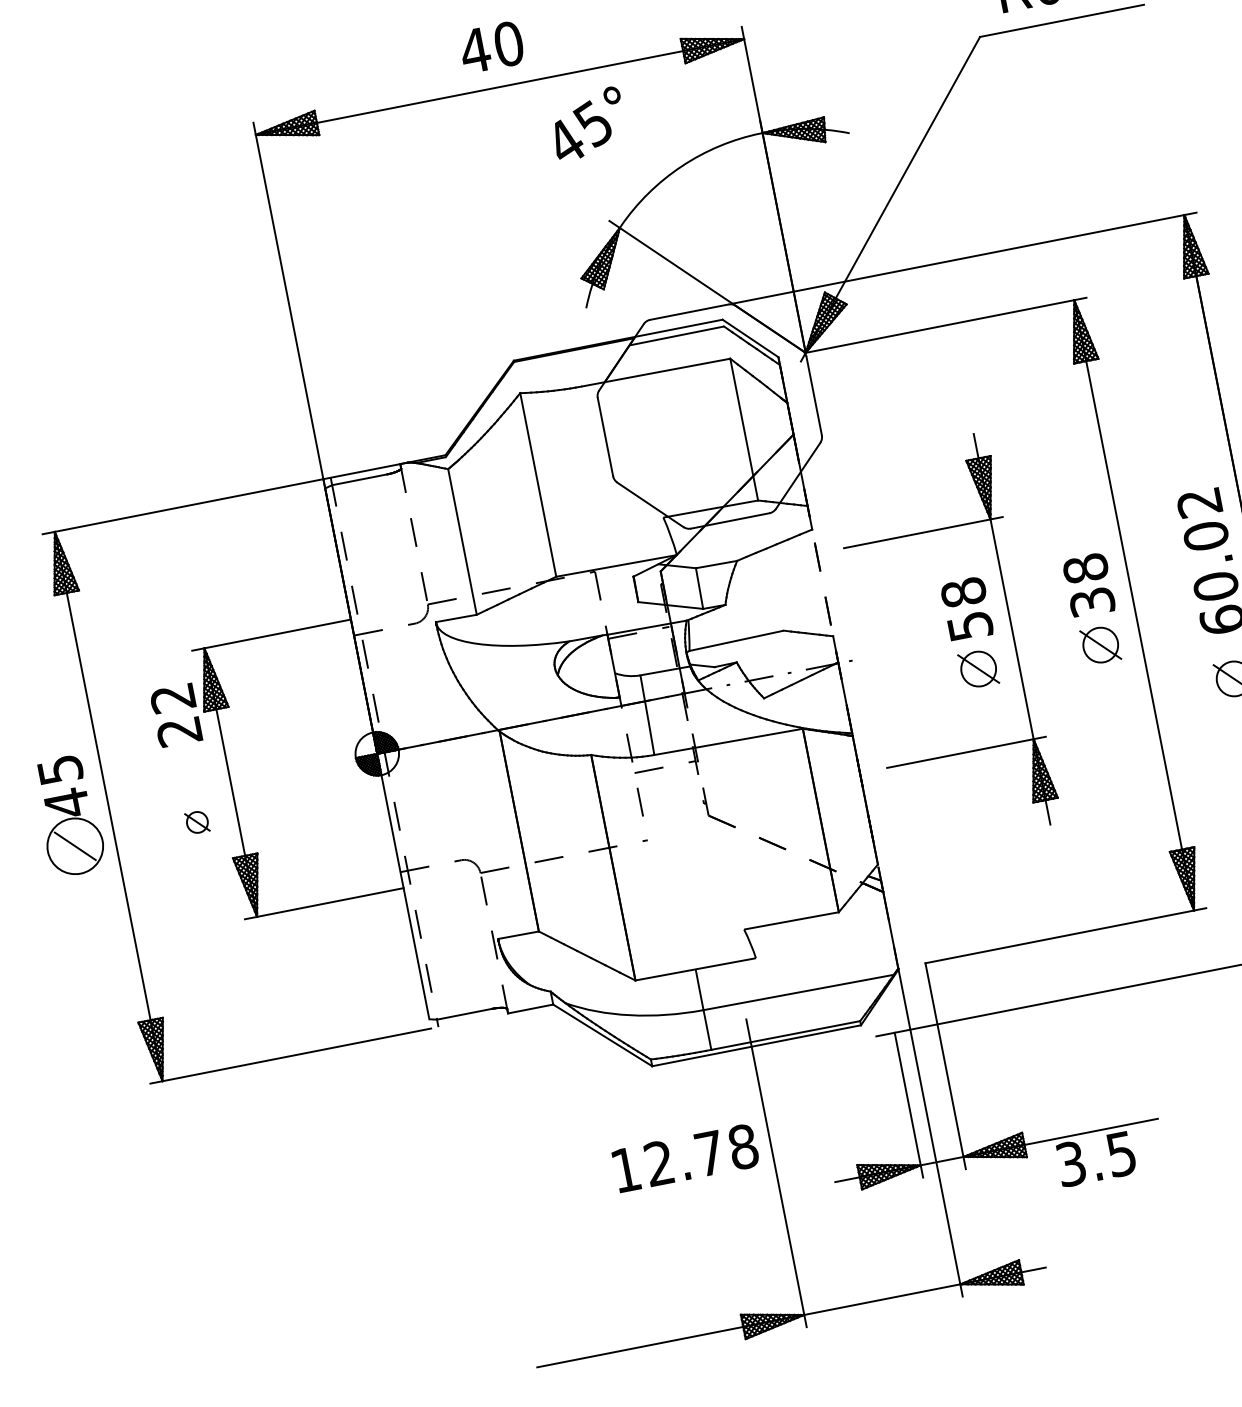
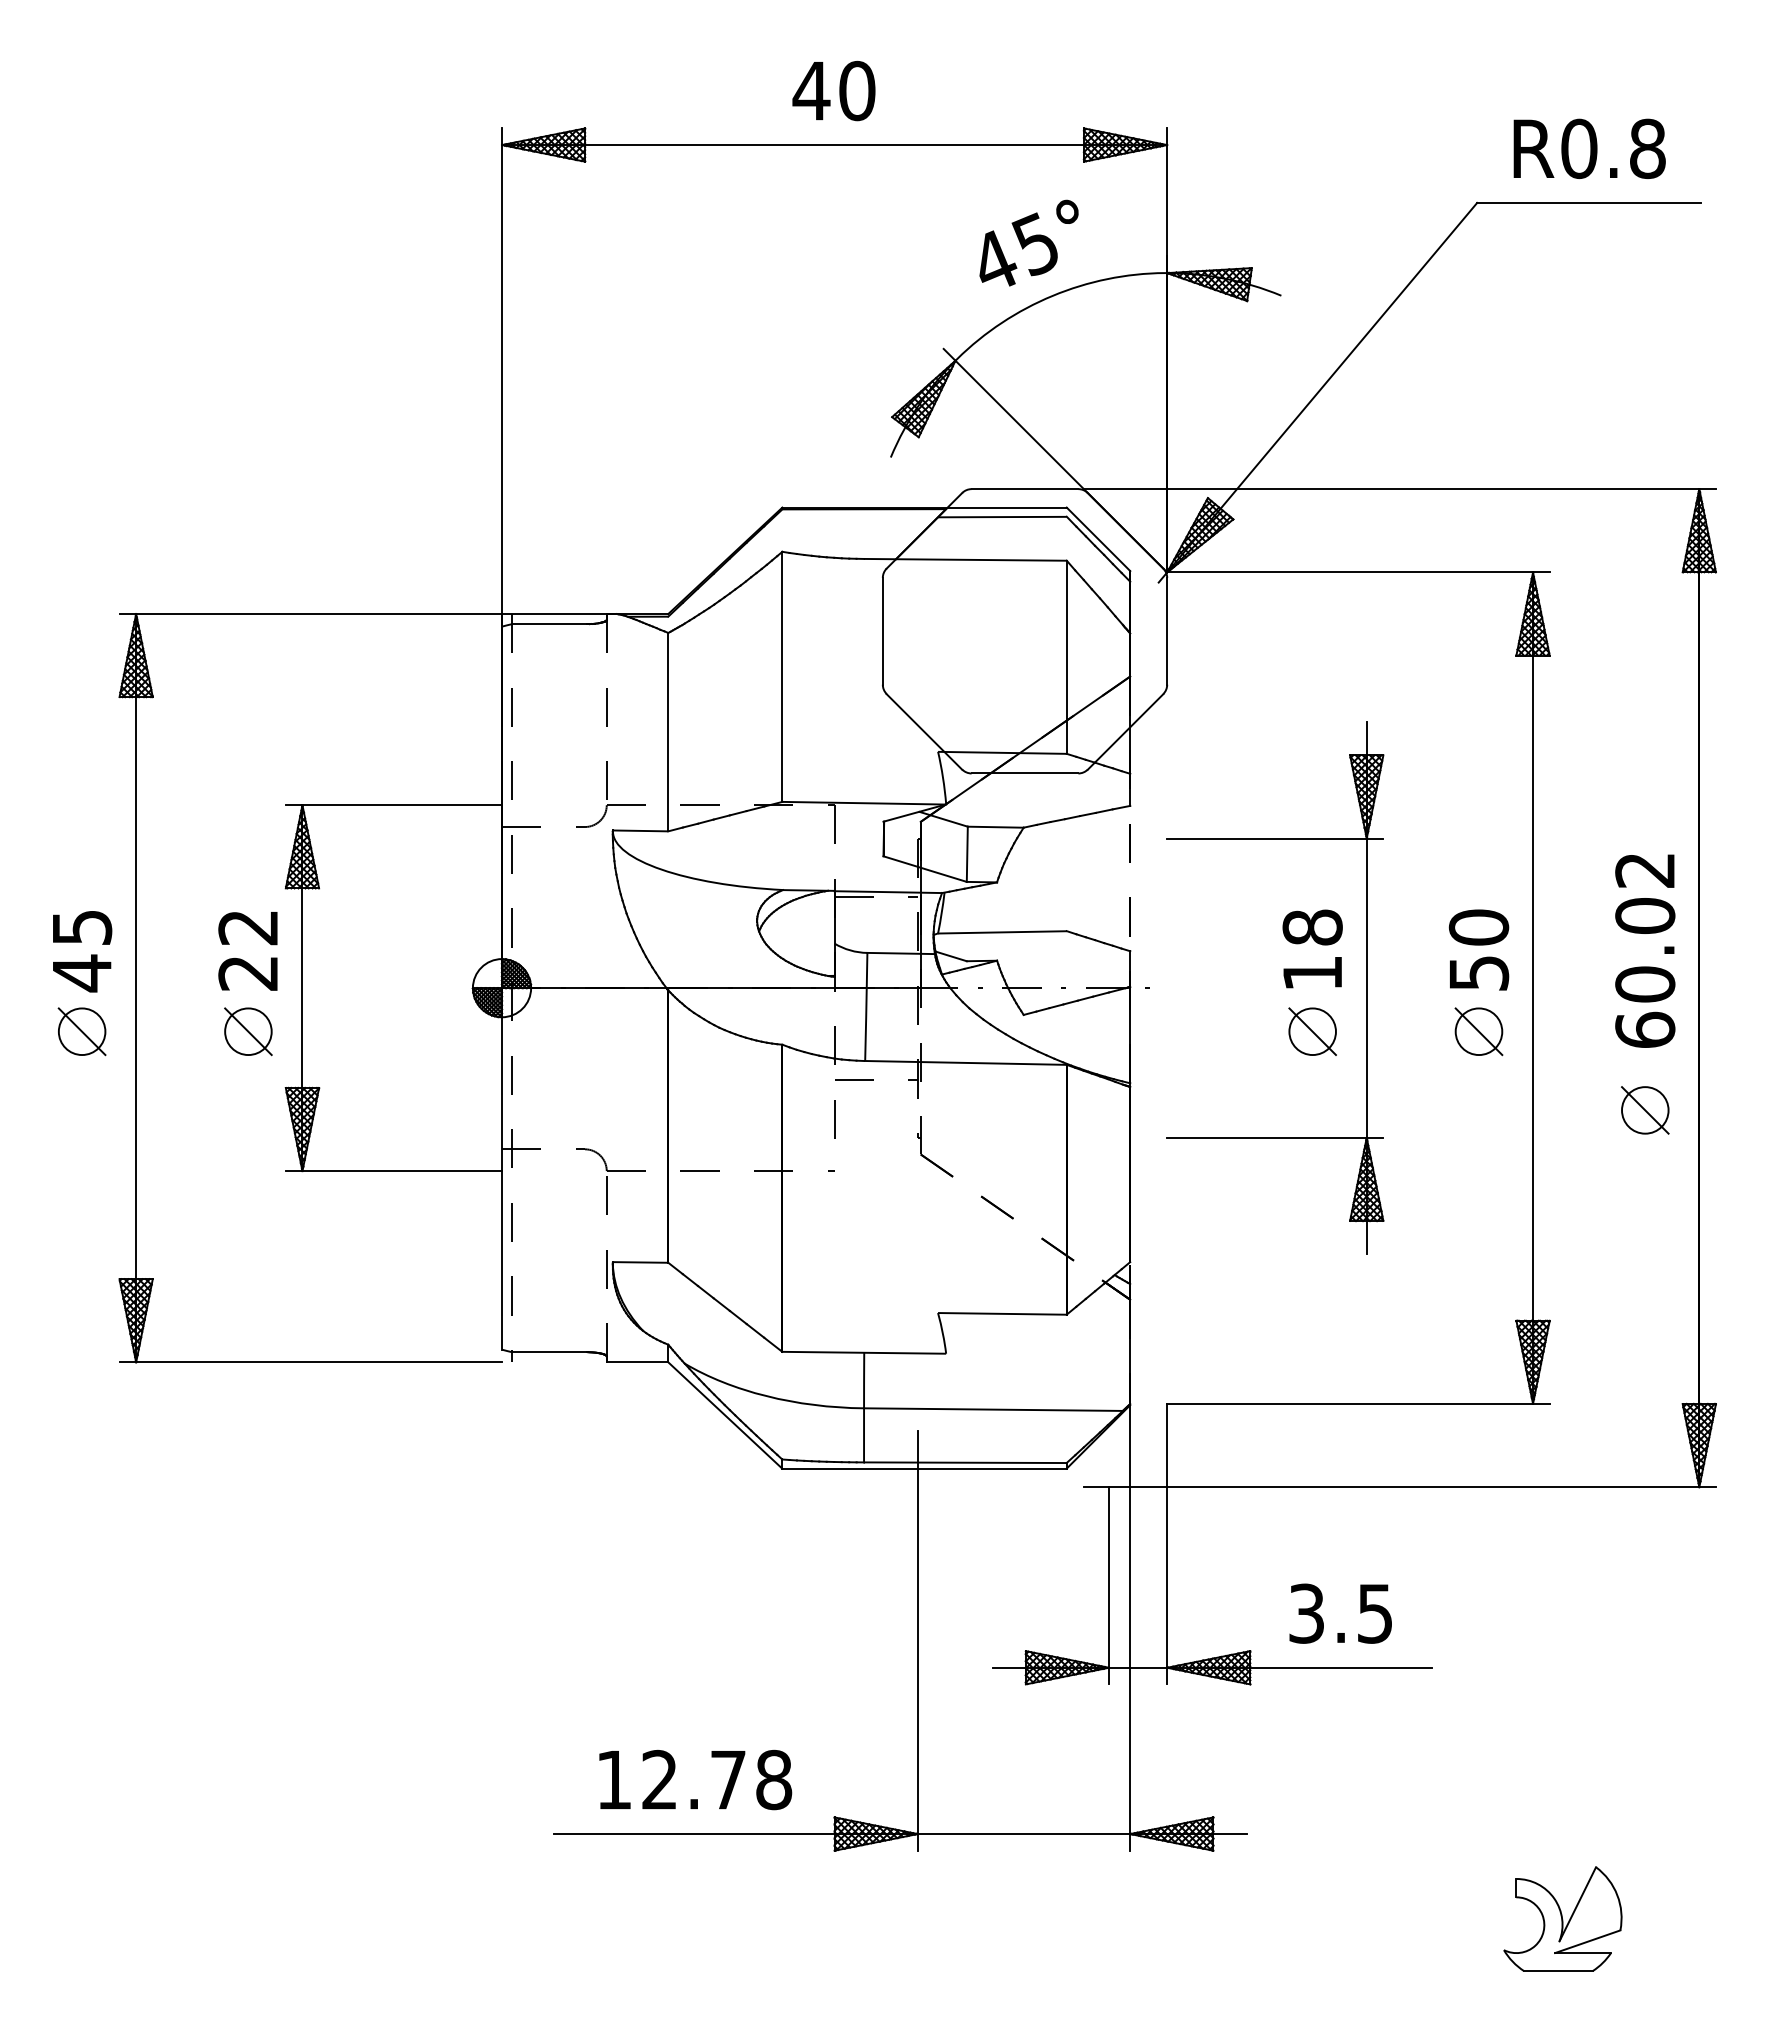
text: (587, 123) -> (1028, 242), moved
text: (1088, 584) -> (1478, 949), 38 -> 50
text: (970, 626) -> (1312, 973), 58 -> 18
text: (175, 715) -> (247, 951), moved
part: (197, 822) -> (248, 1031), size x1.67
circle: (74, 846) -> (81, 1031), size x0.62
text: (685, 1157) -> (695, 1779), moved
text: (1095, 1158) -> (1340, 1613), moved

